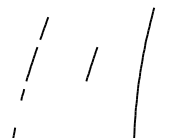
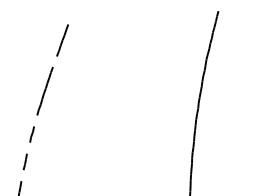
line: (91, 64) -> (129, 91), removed
part: (17, 113) -> (24, 161), added

